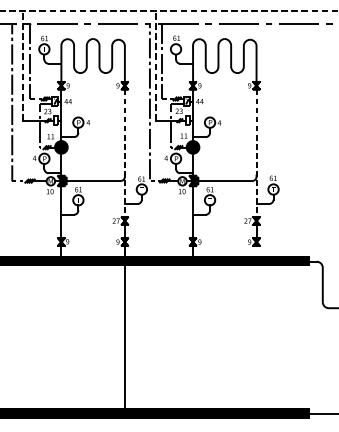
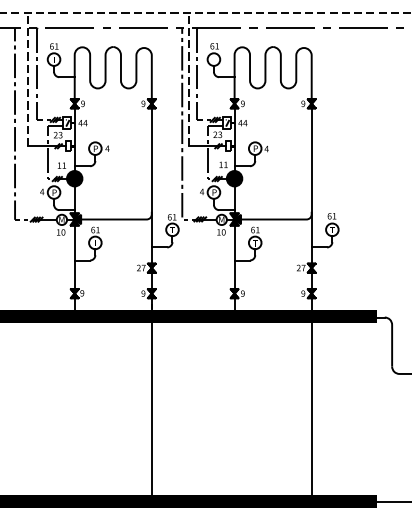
line: (124, 153) -> (151, 185), dashed -> solid
line: (256, 153) -> (311, 185), dashed -> solid
line: (256, 328) -> (311, 398), added

